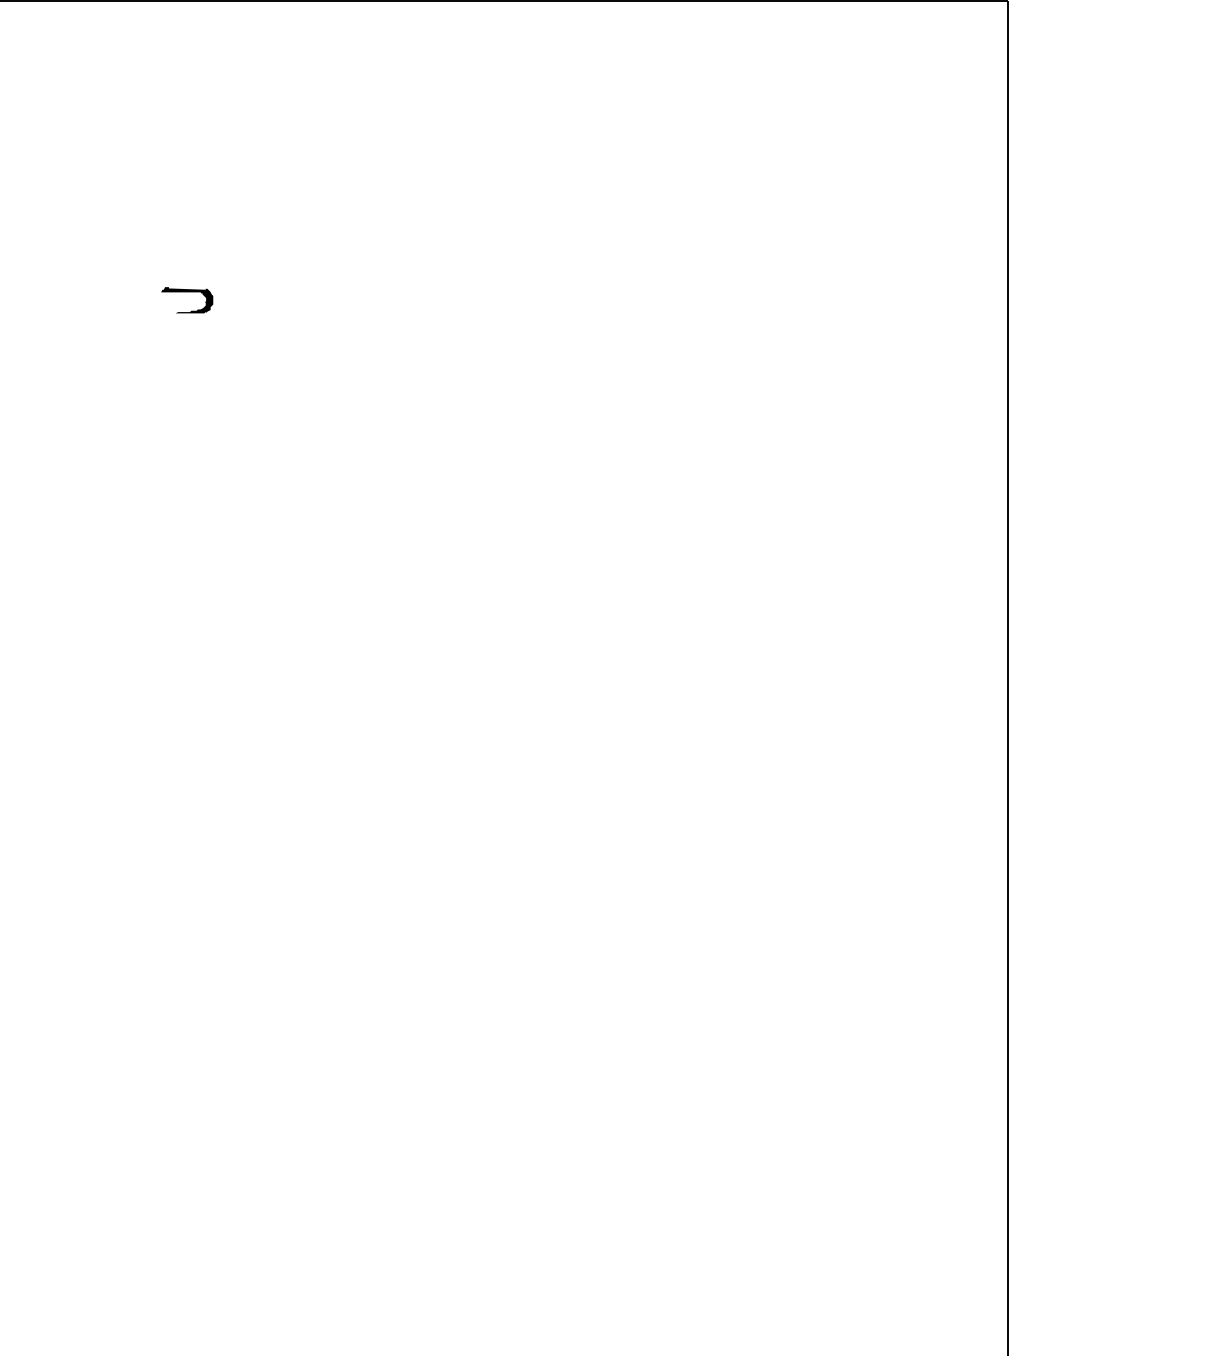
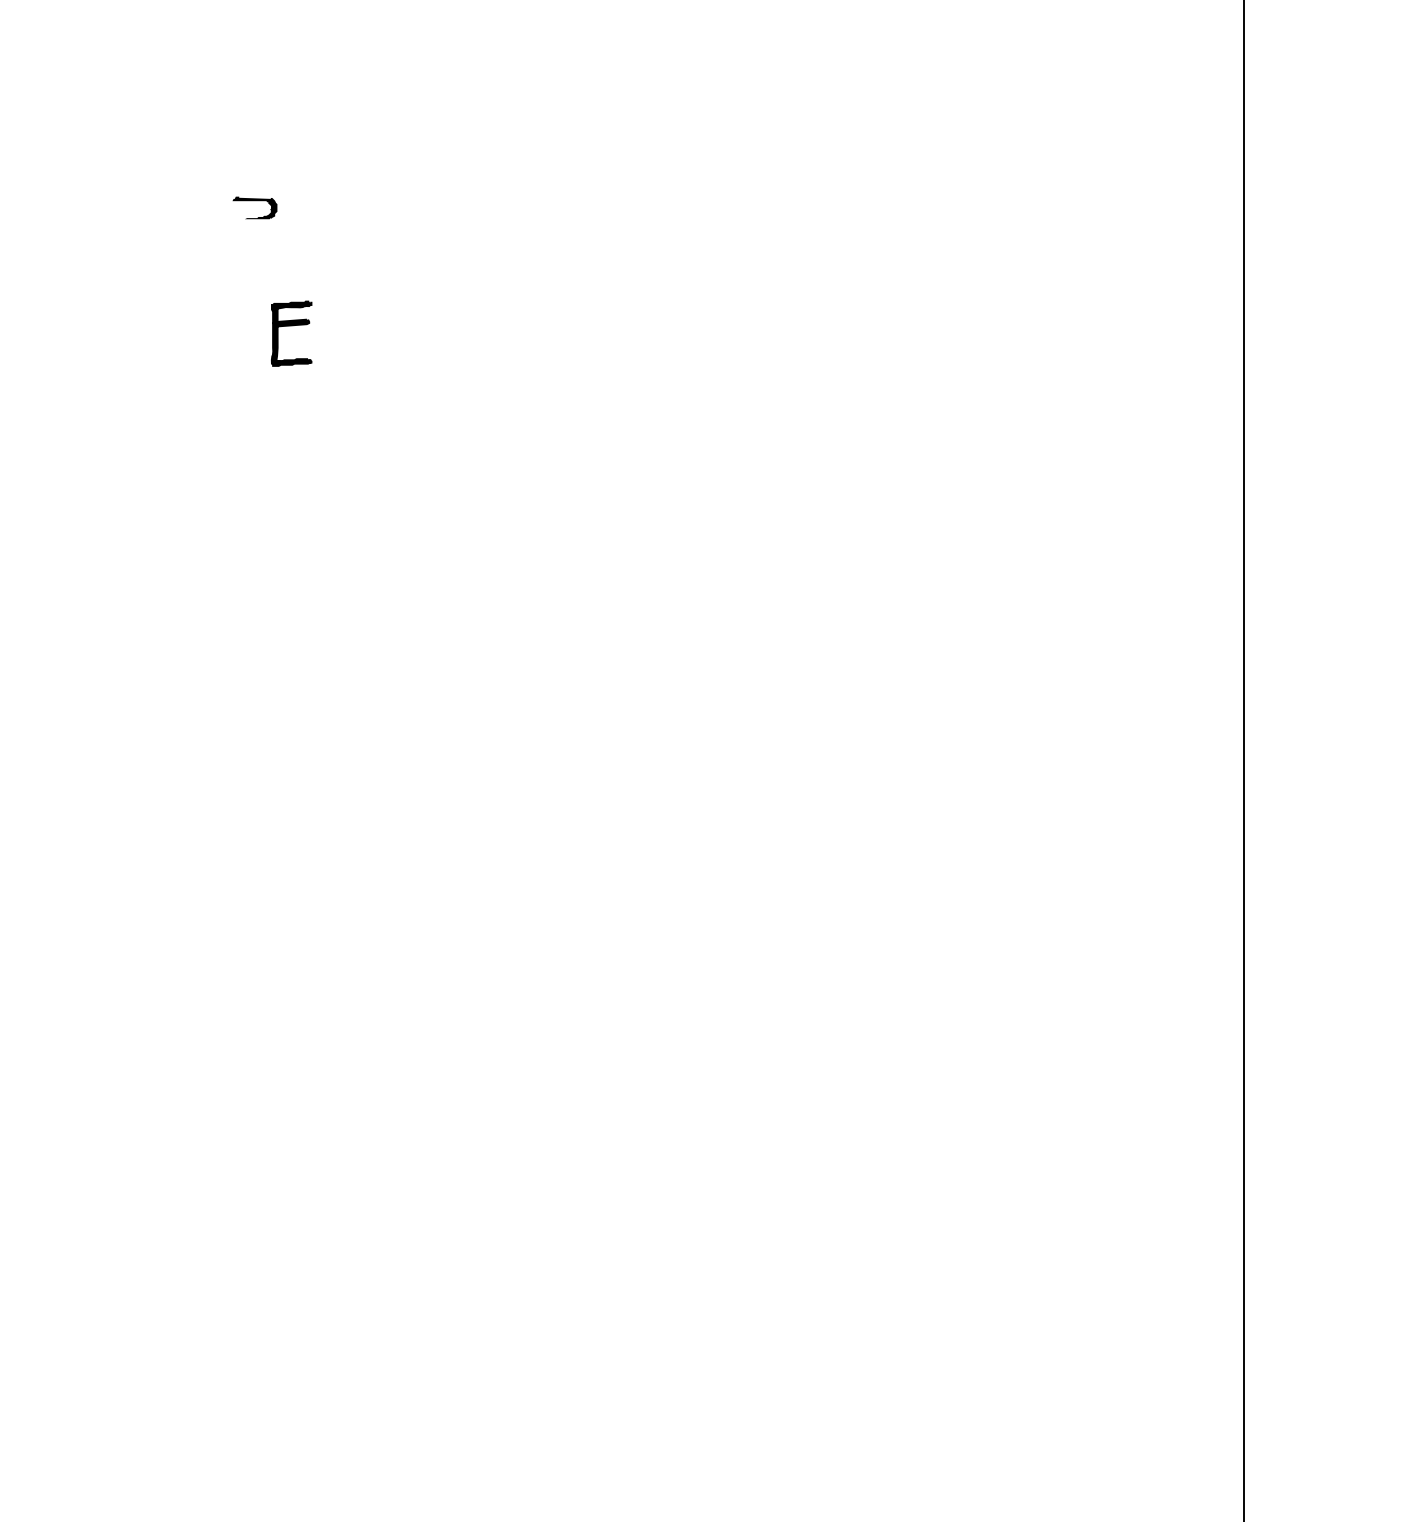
part: (186, 300) -> (254, 208), size x0.71
part: (217, 404) -> (291, 333), added

